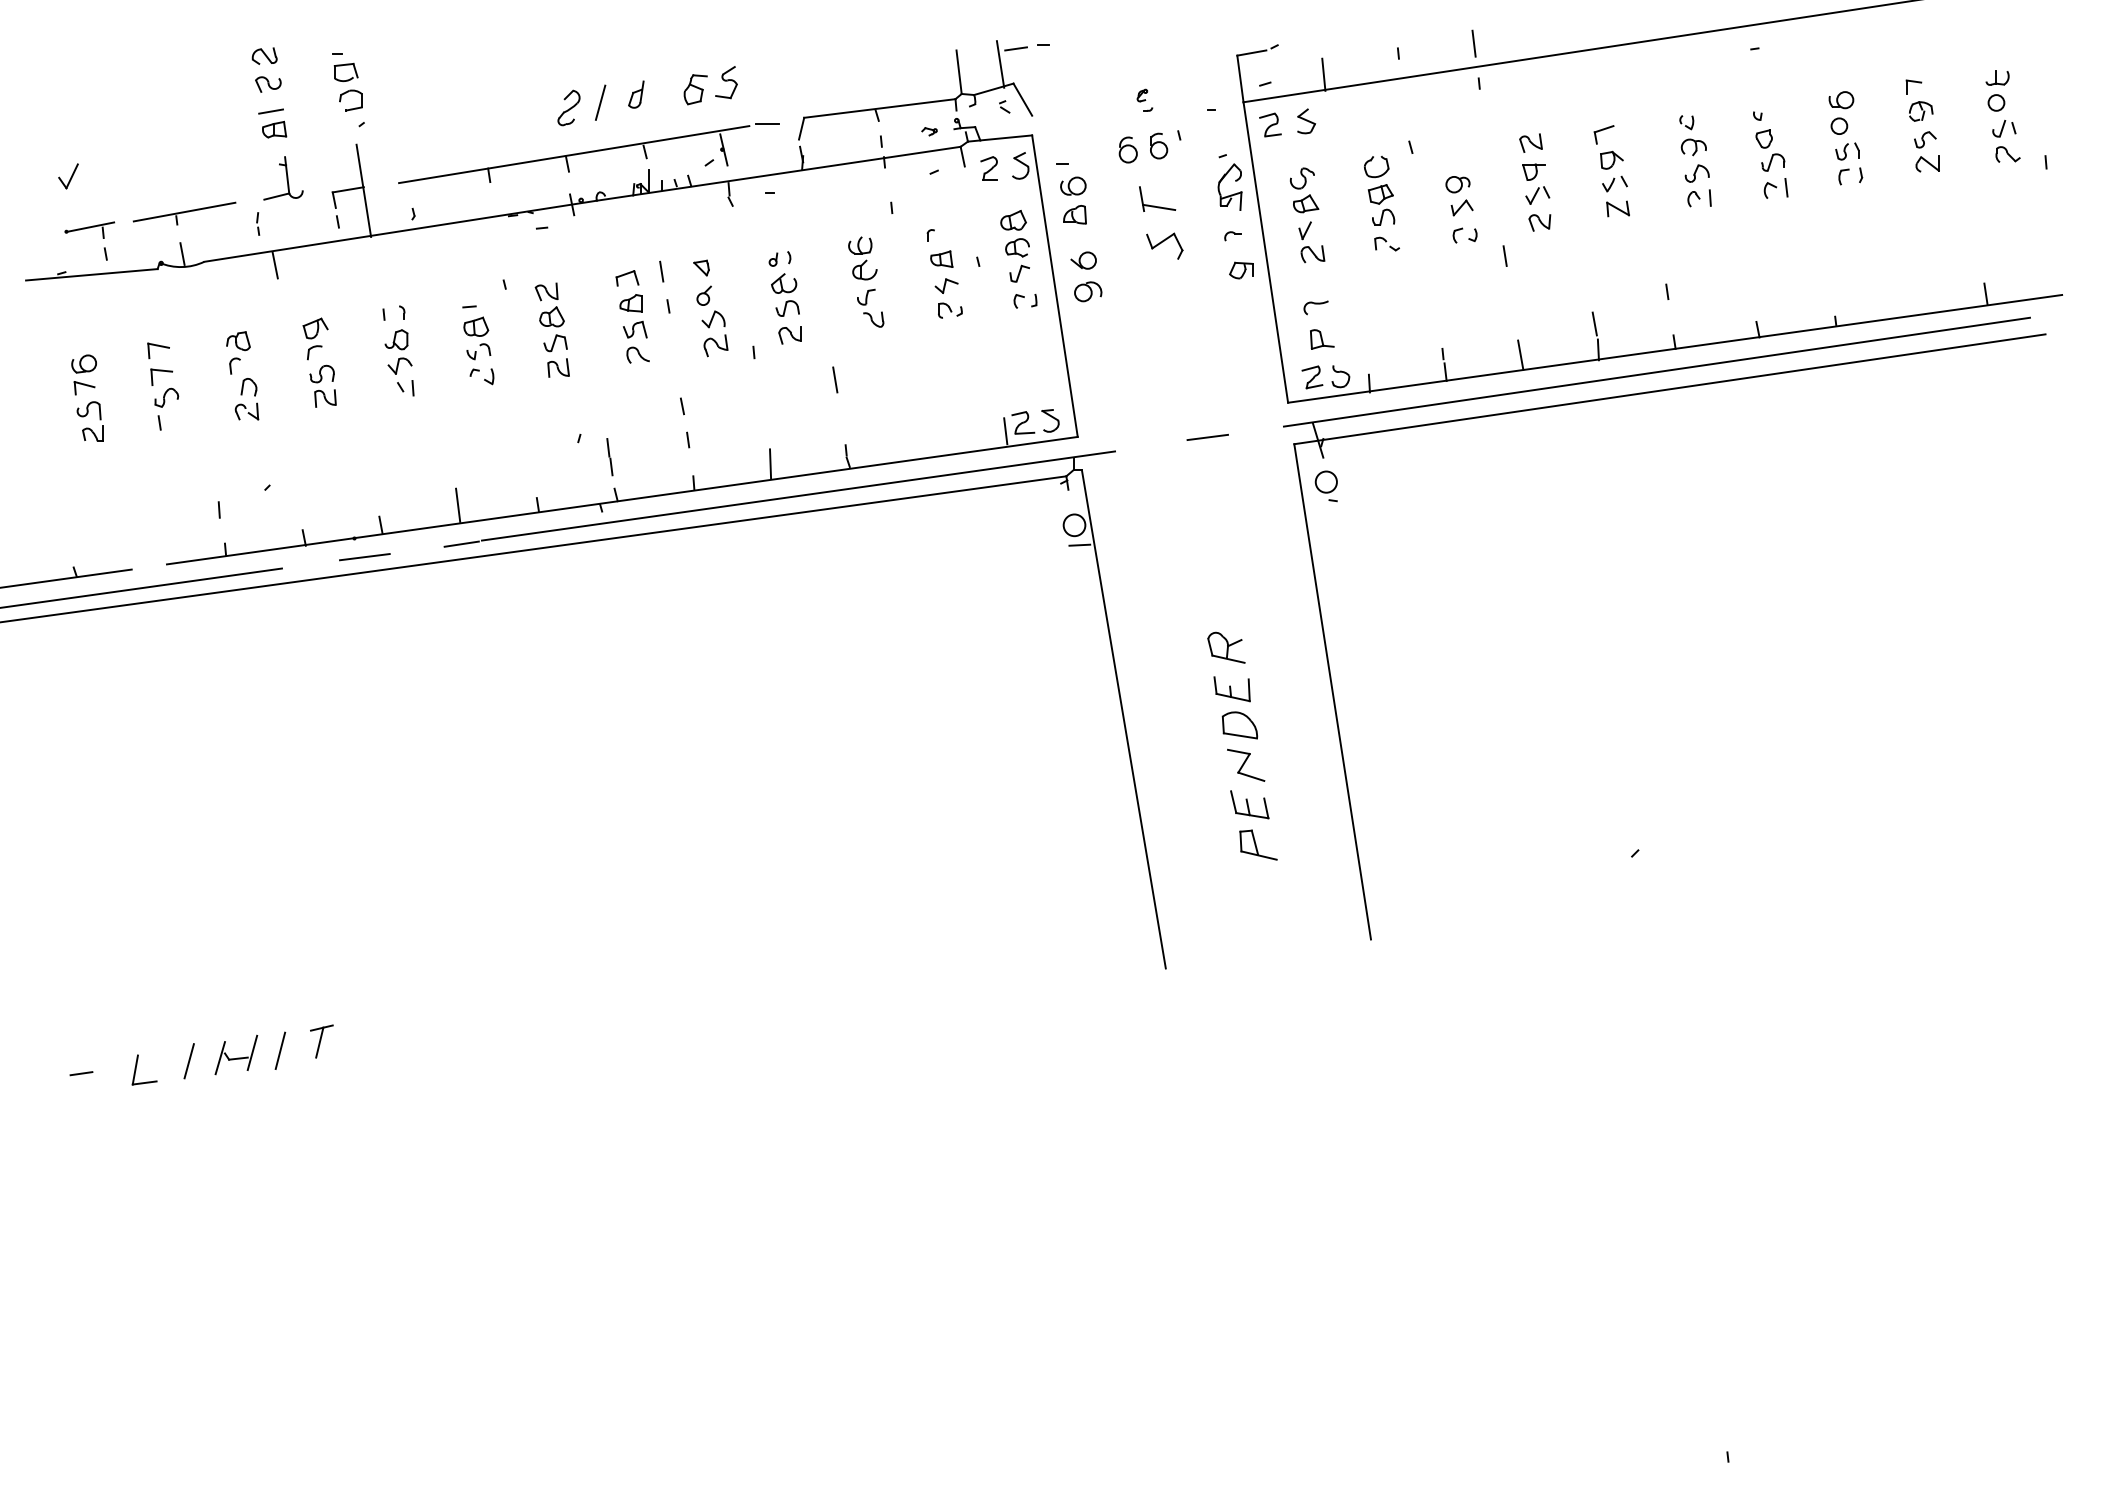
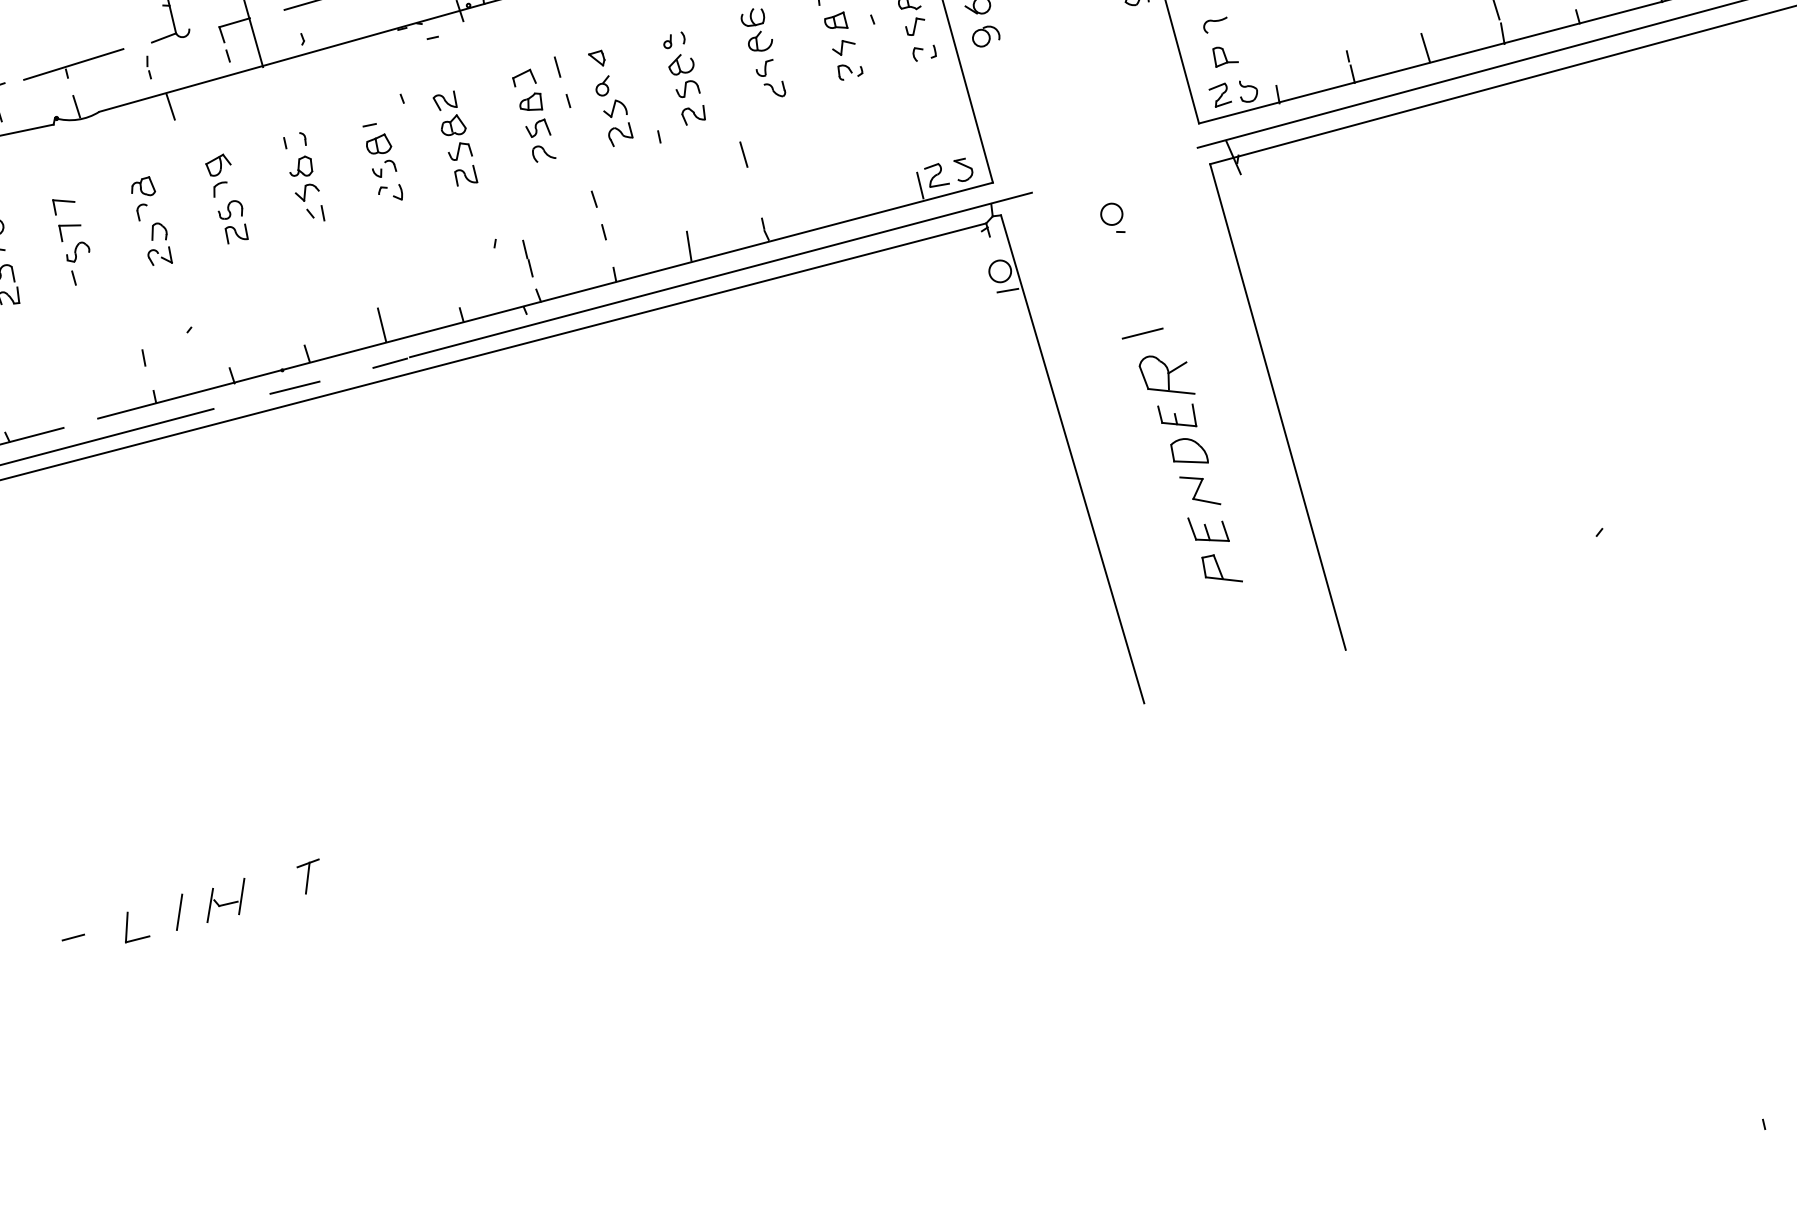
line: (1207, 436) -> (1142, 332), moved
part: (1325, 486) -> (1111, 218), moved
part: (1226, 647) -> (1166, 375), size x1.4
line: (280, 1050) -> (269, 890), removed

